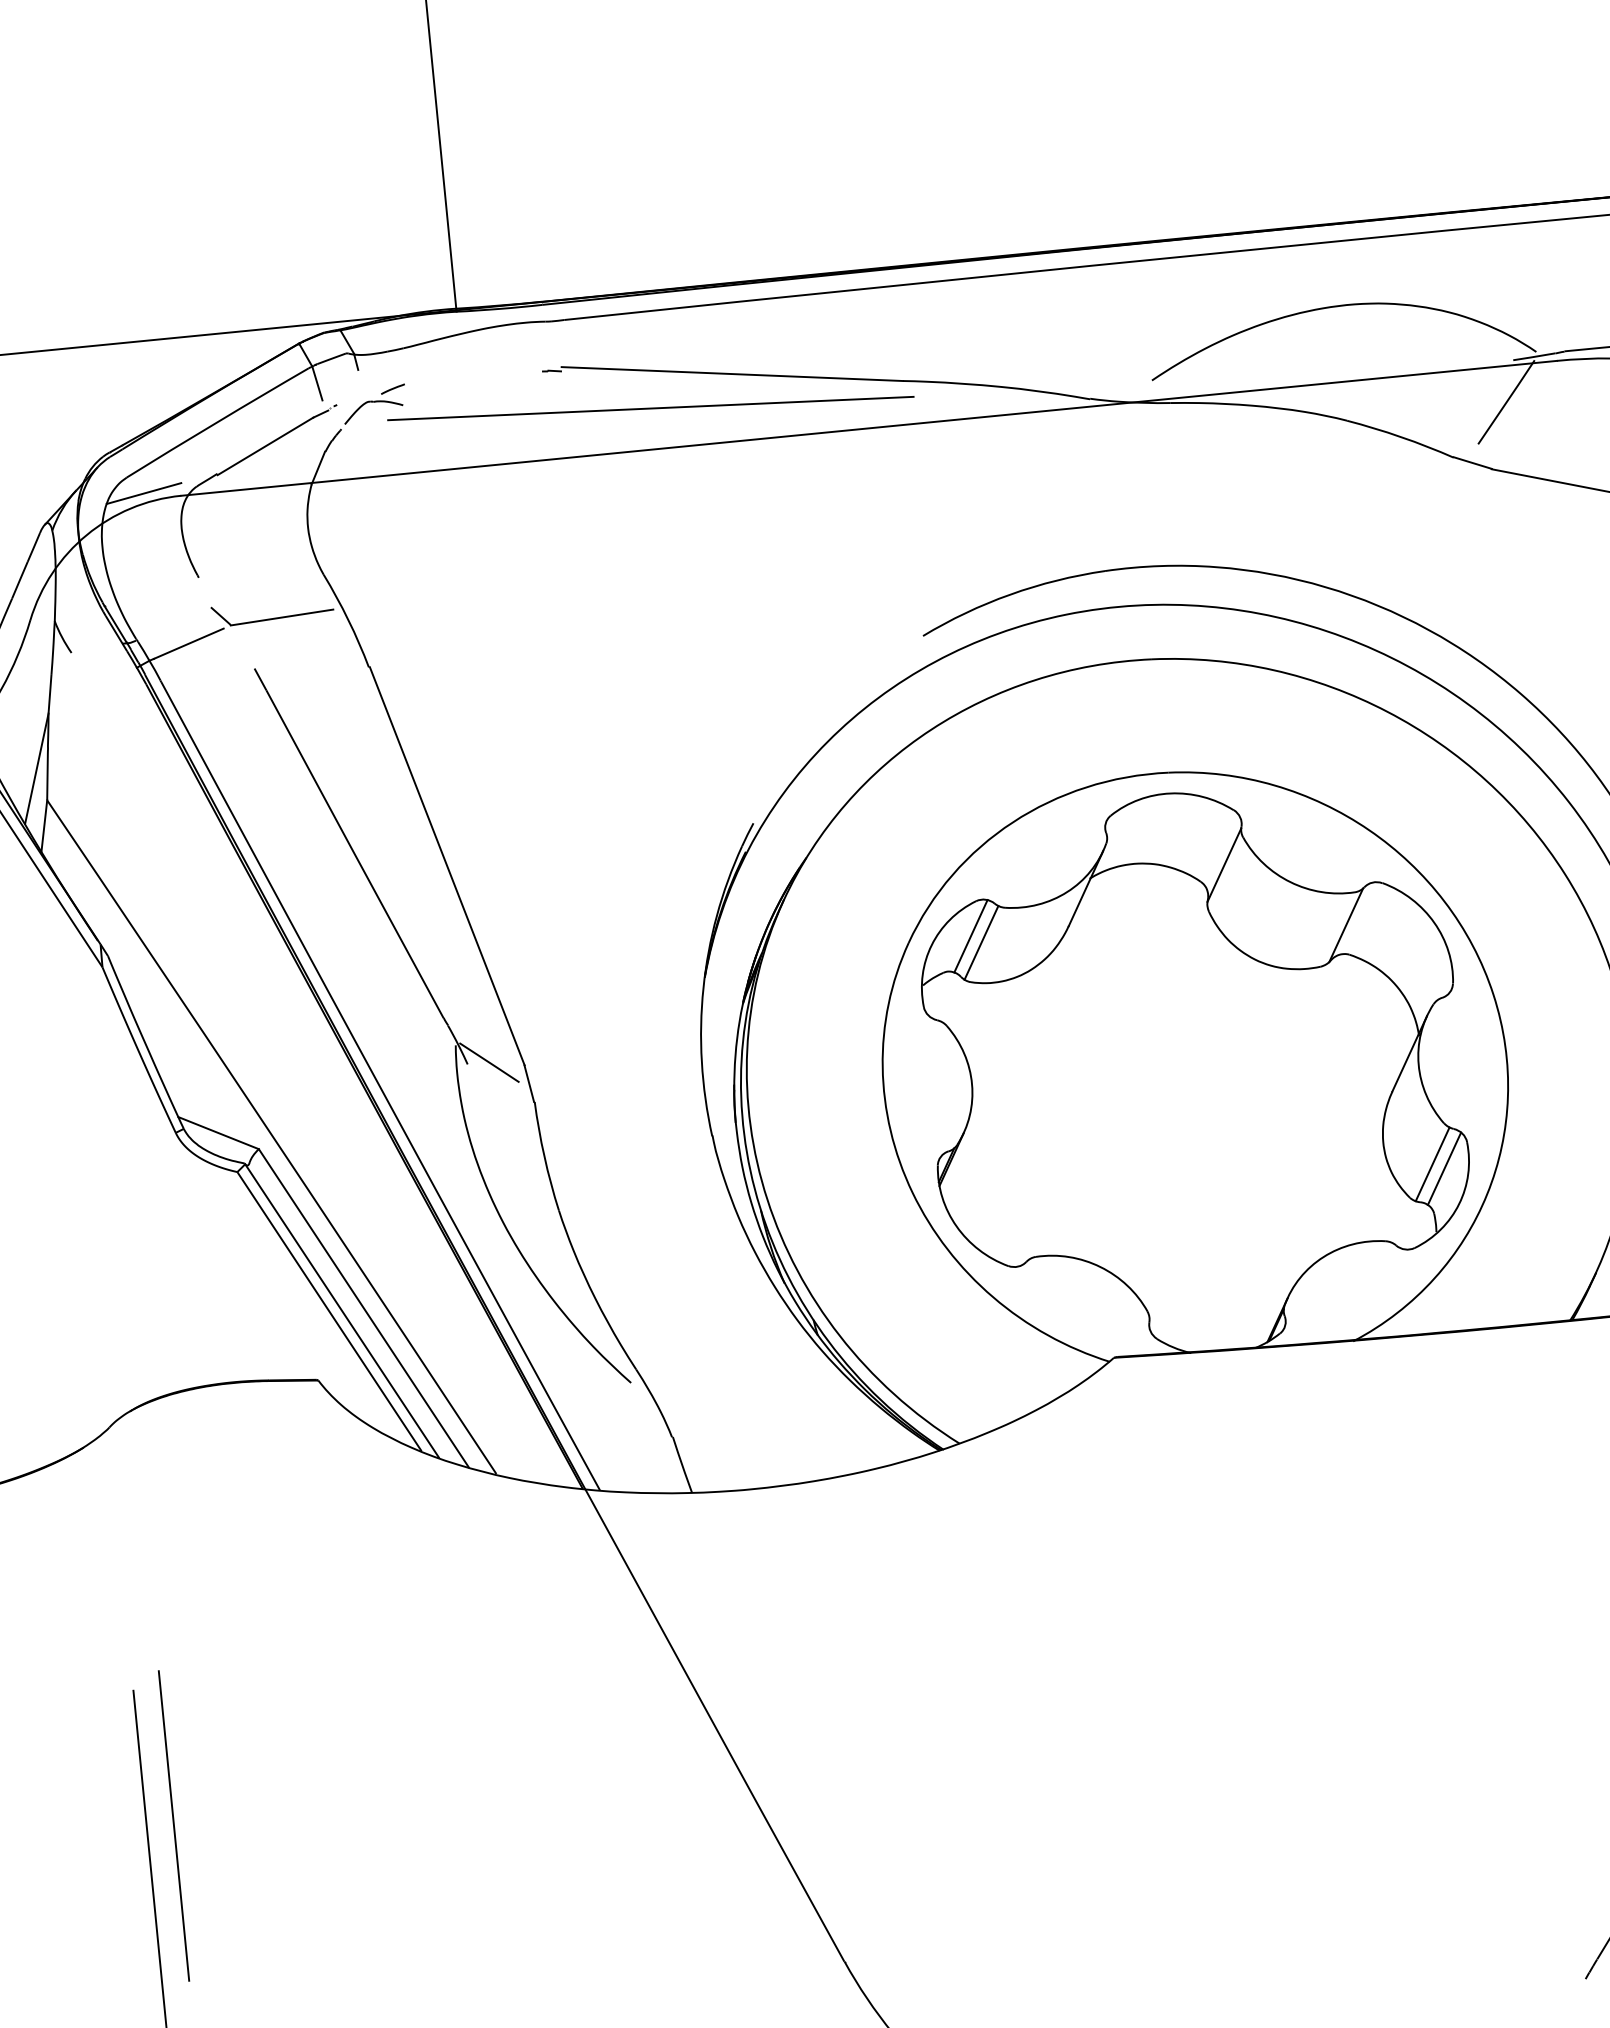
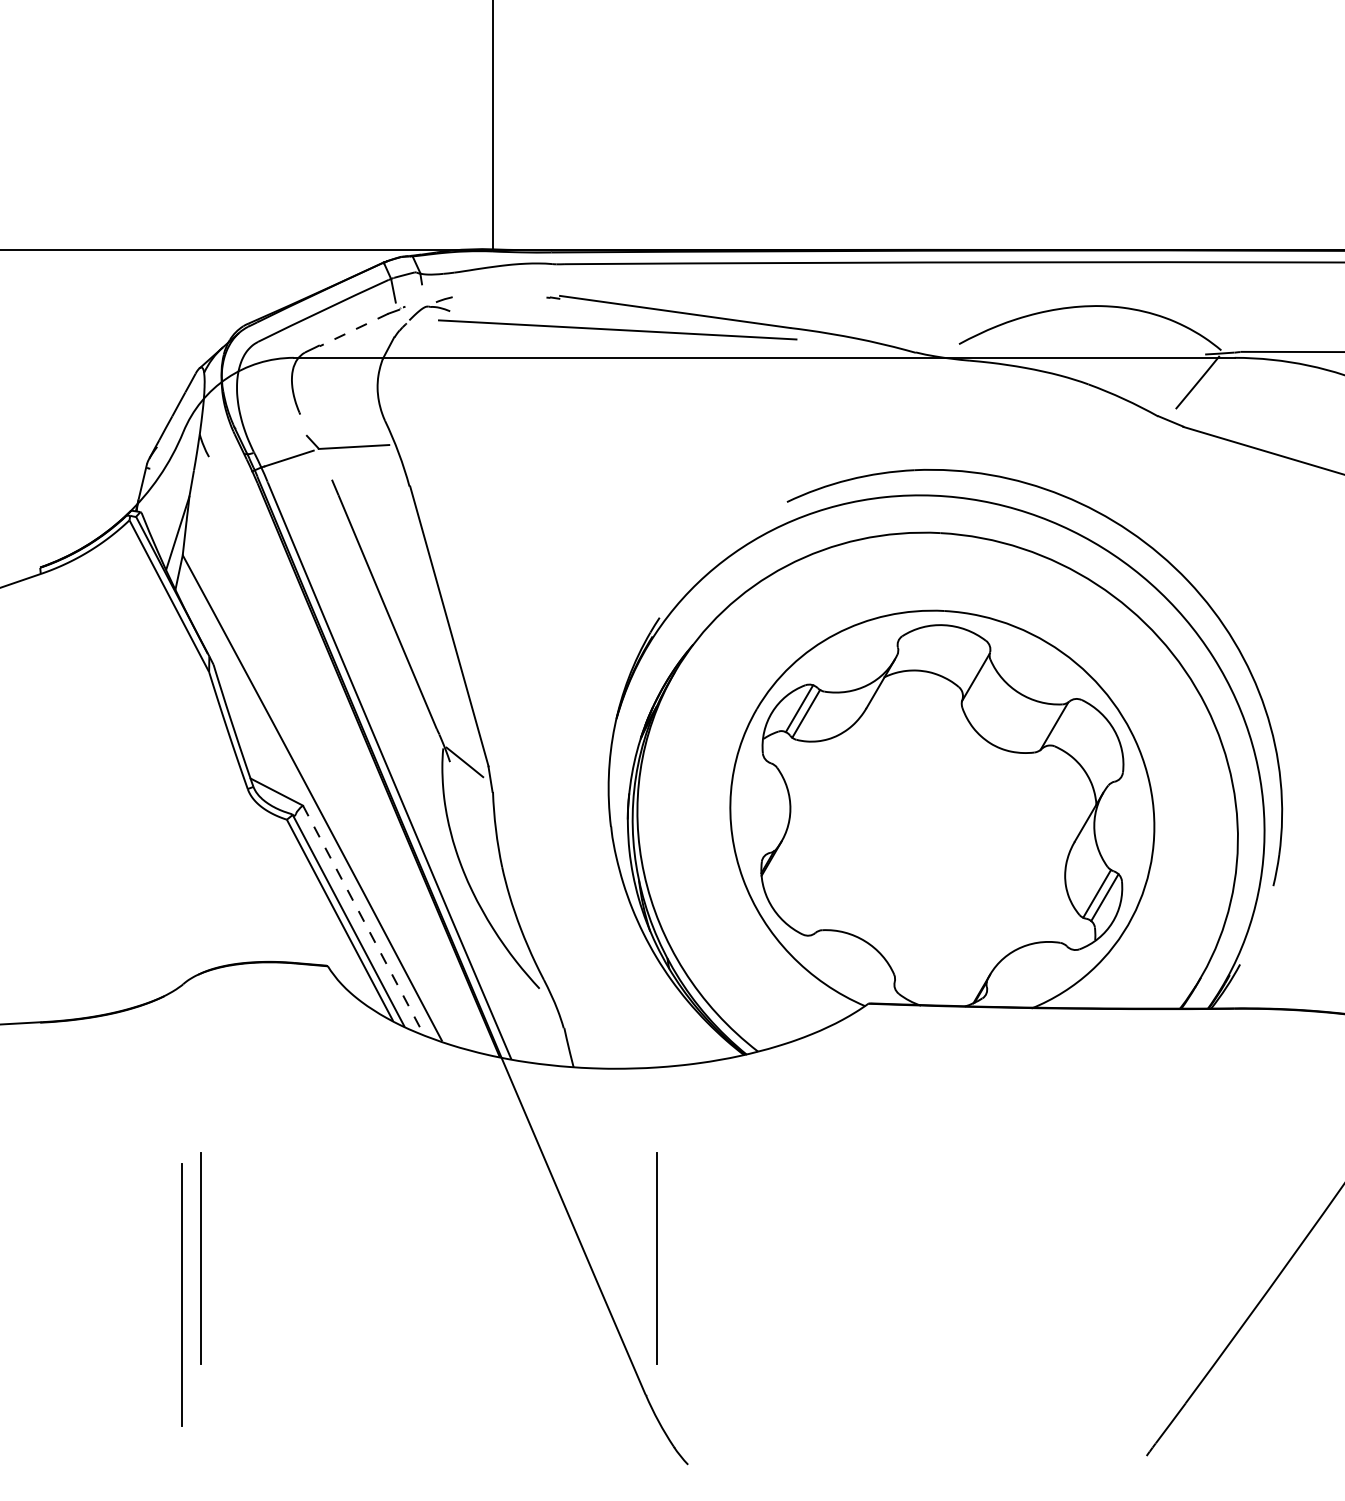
line: (265, 445) -> (354, 329), solid -> dashed
line: (143, 493) -> (268, 353), removed
line: (363, 1308) -> (363, 920), solid -> dashed
line: (840, 1760) -> (656, 1258), added

